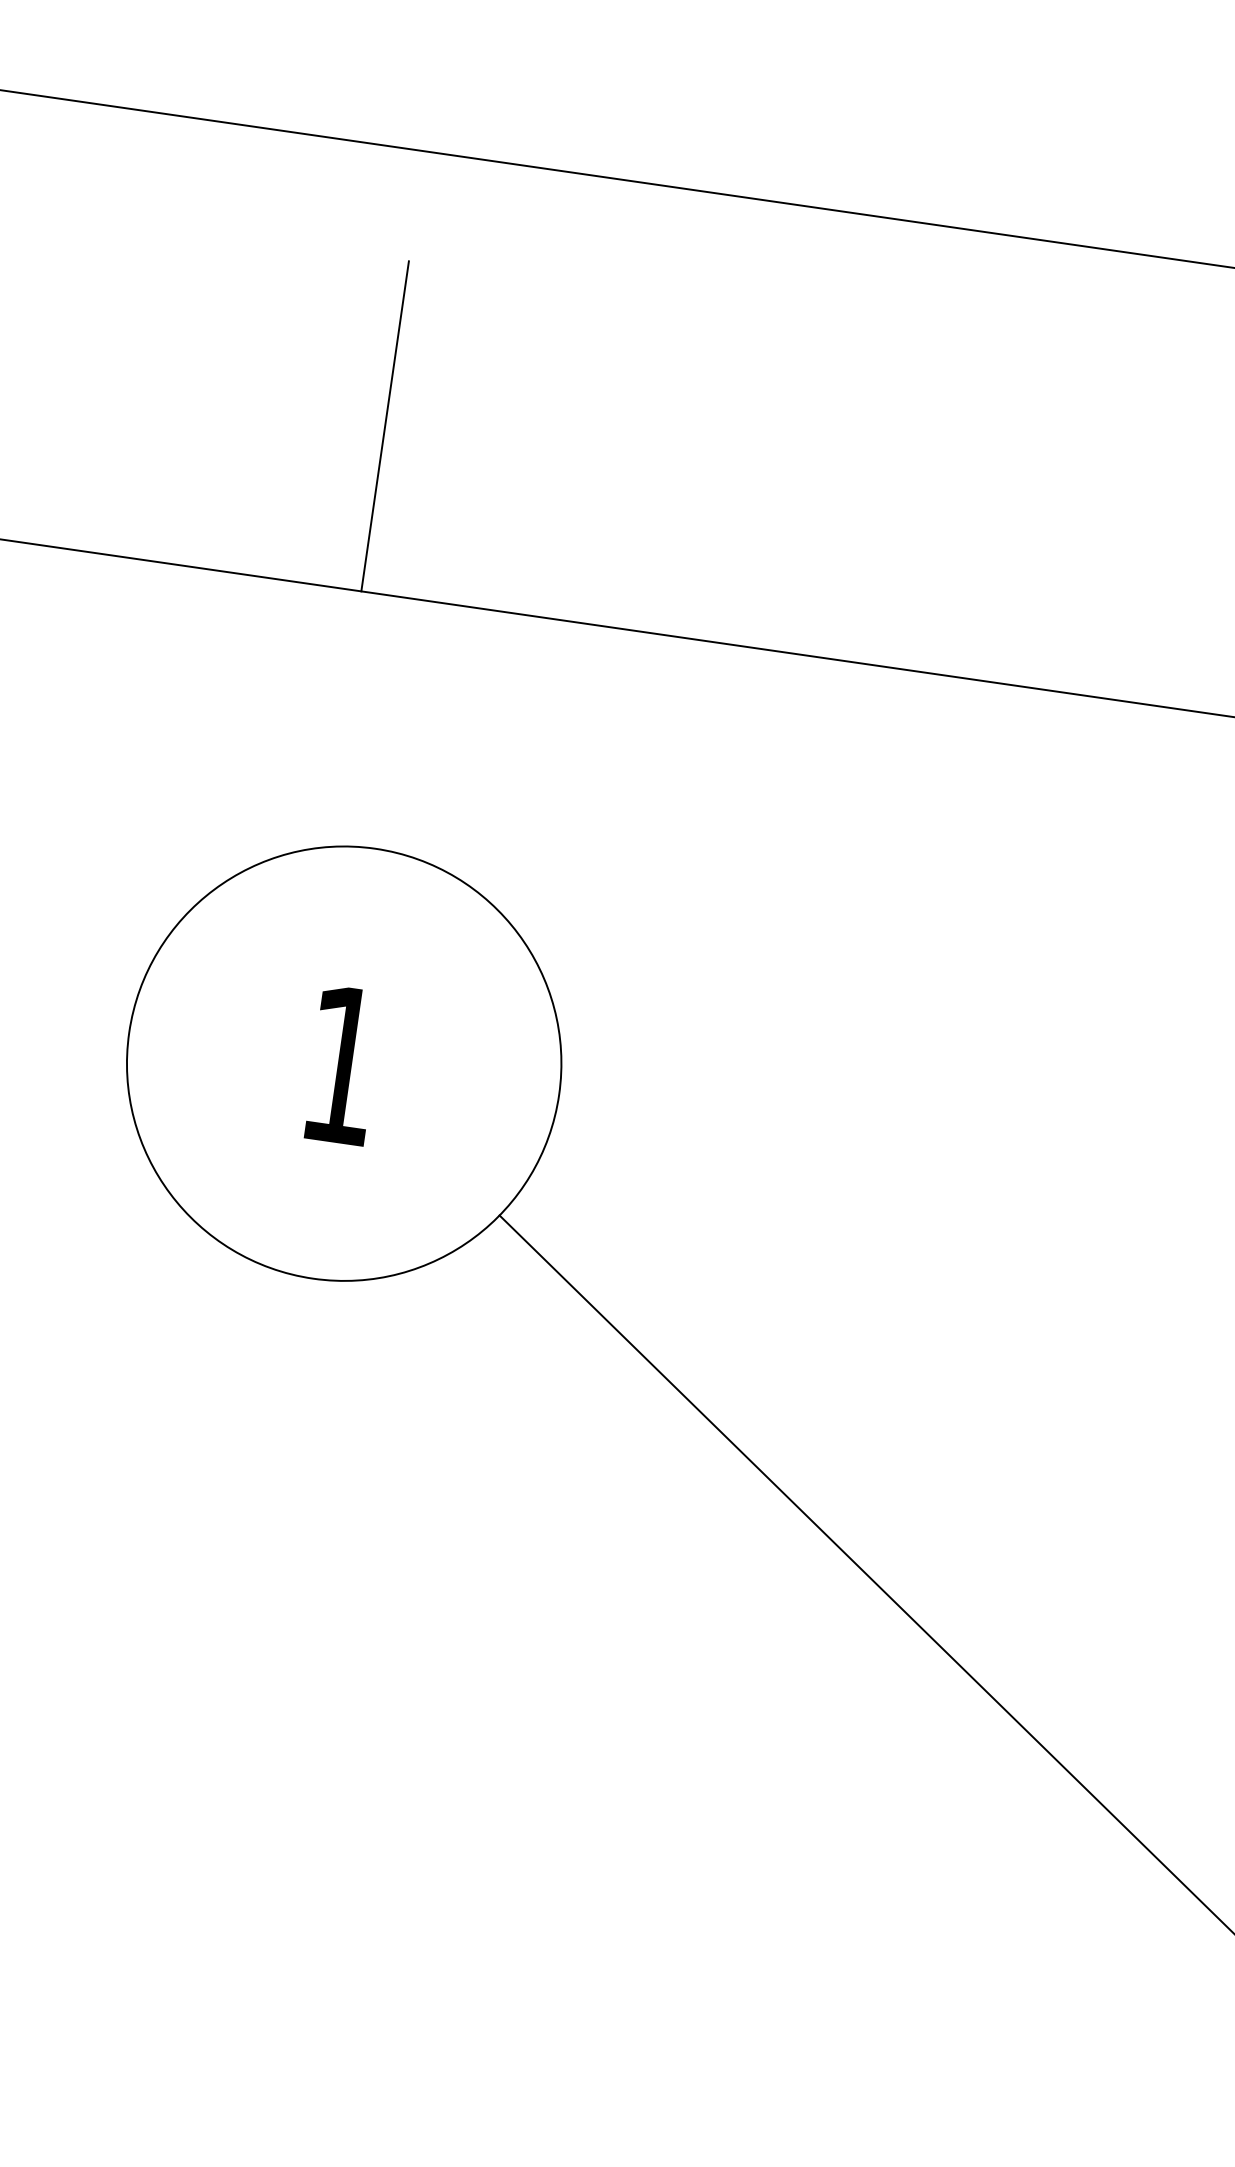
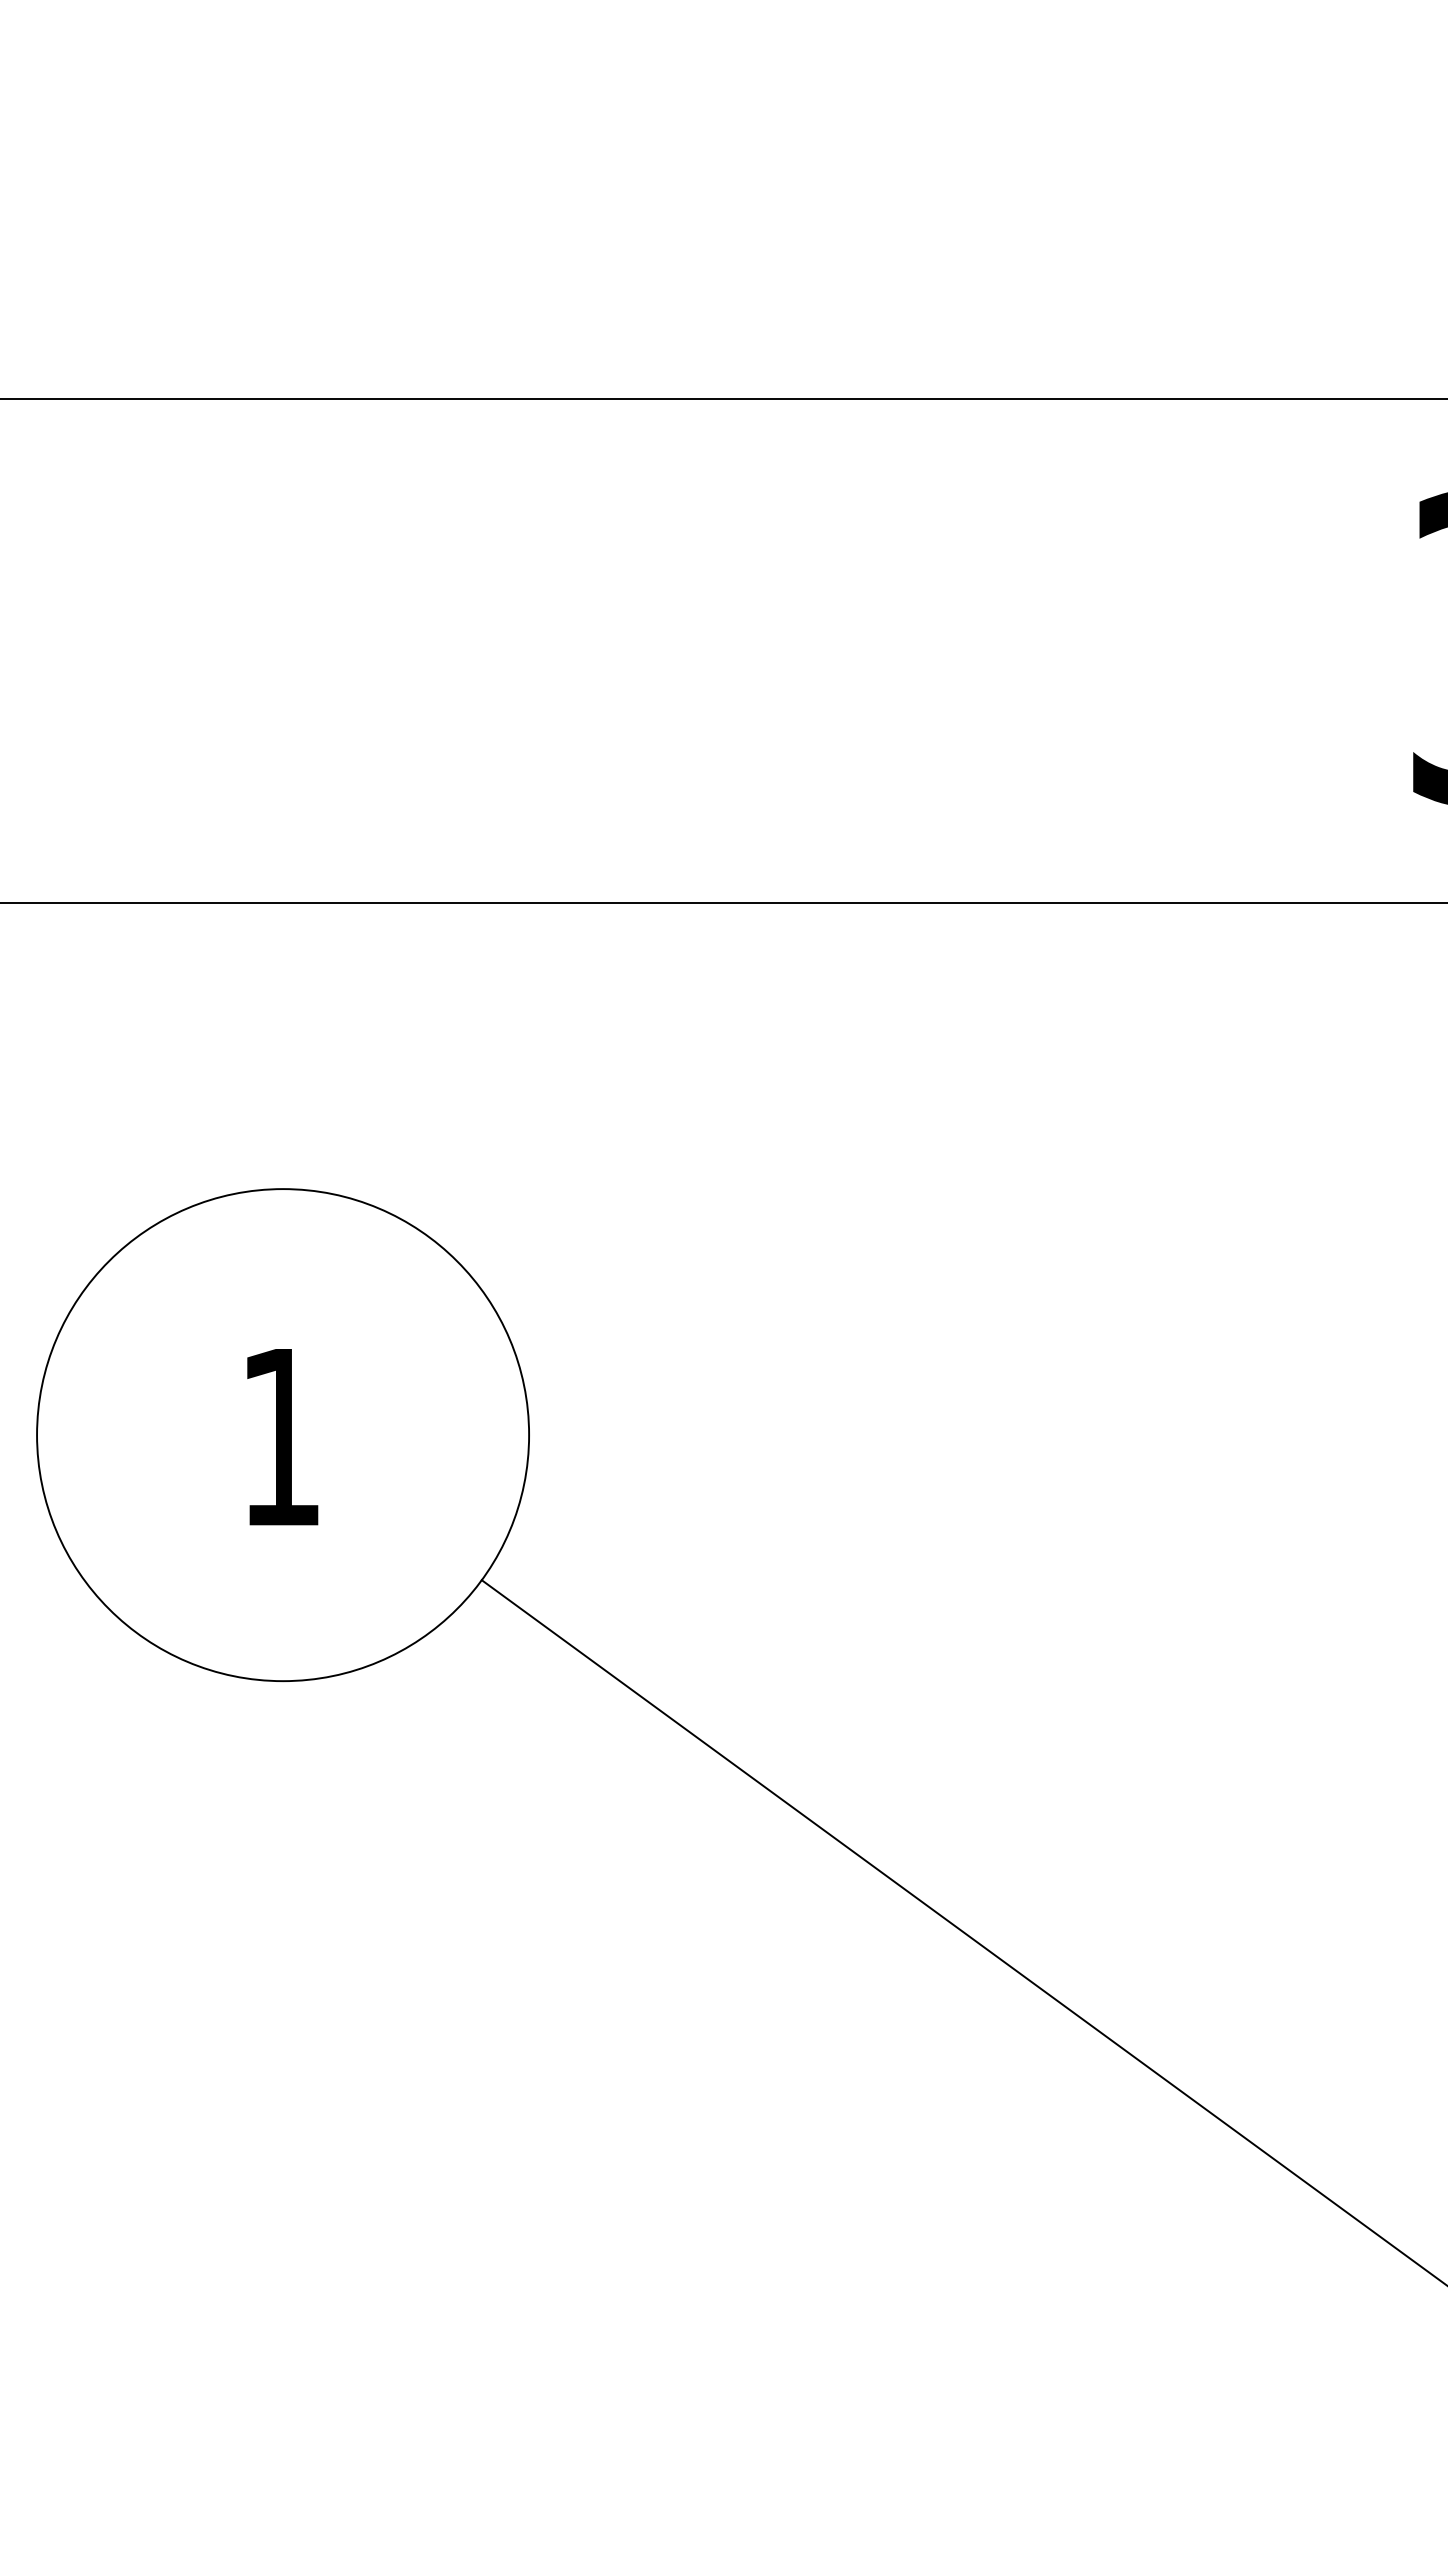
line: (385, 426) -> (226, 713), removed

